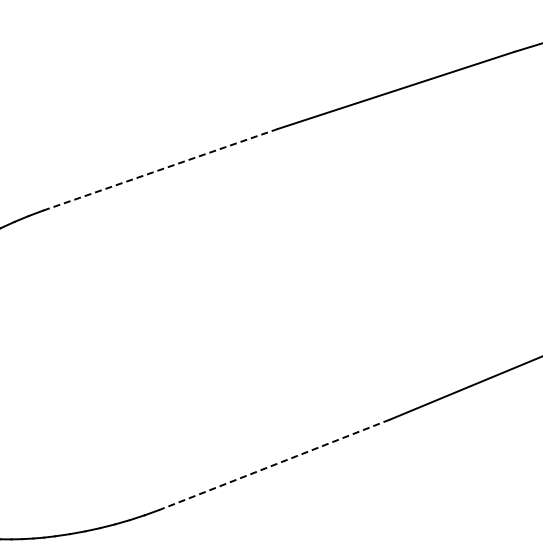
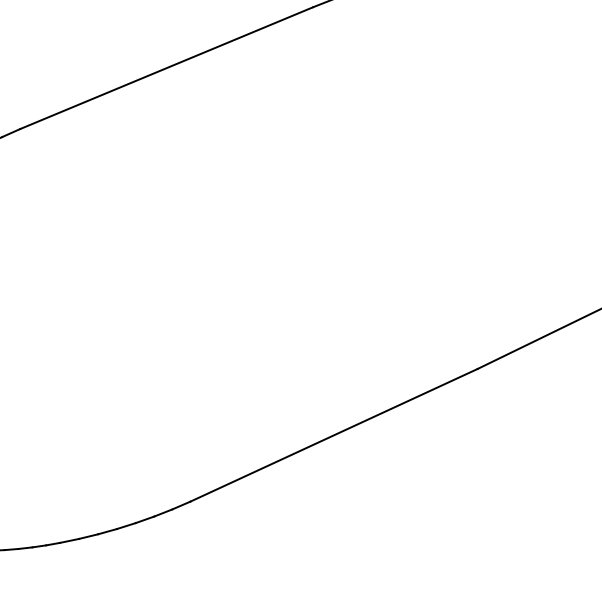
line: (161, 169) -> (167, 67), dashed -> solid
line: (274, 465) -> (334, 436), dashed -> solid

